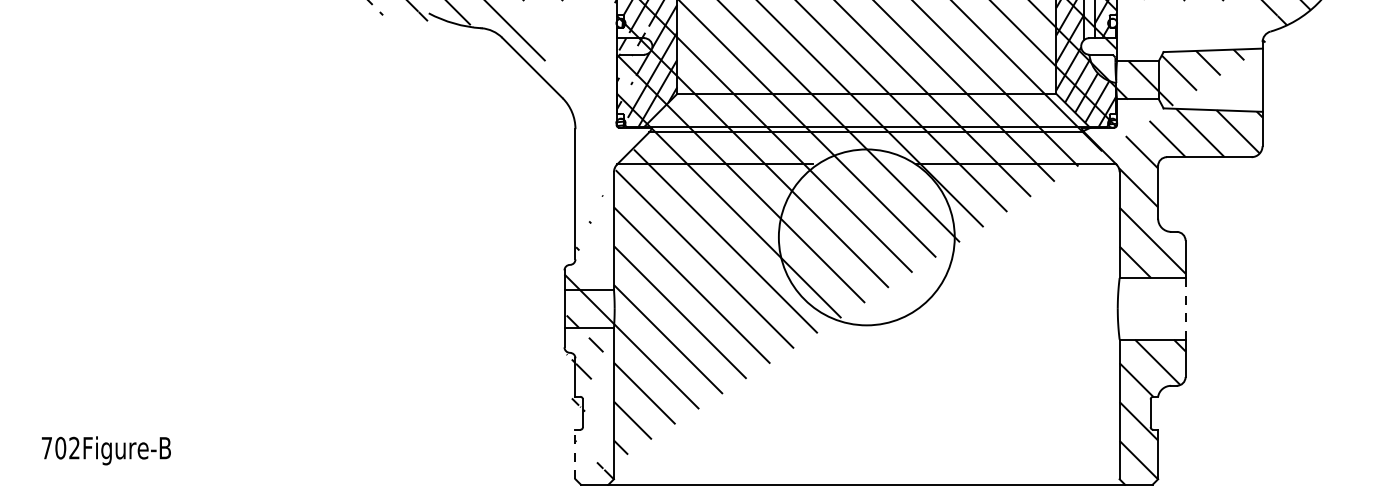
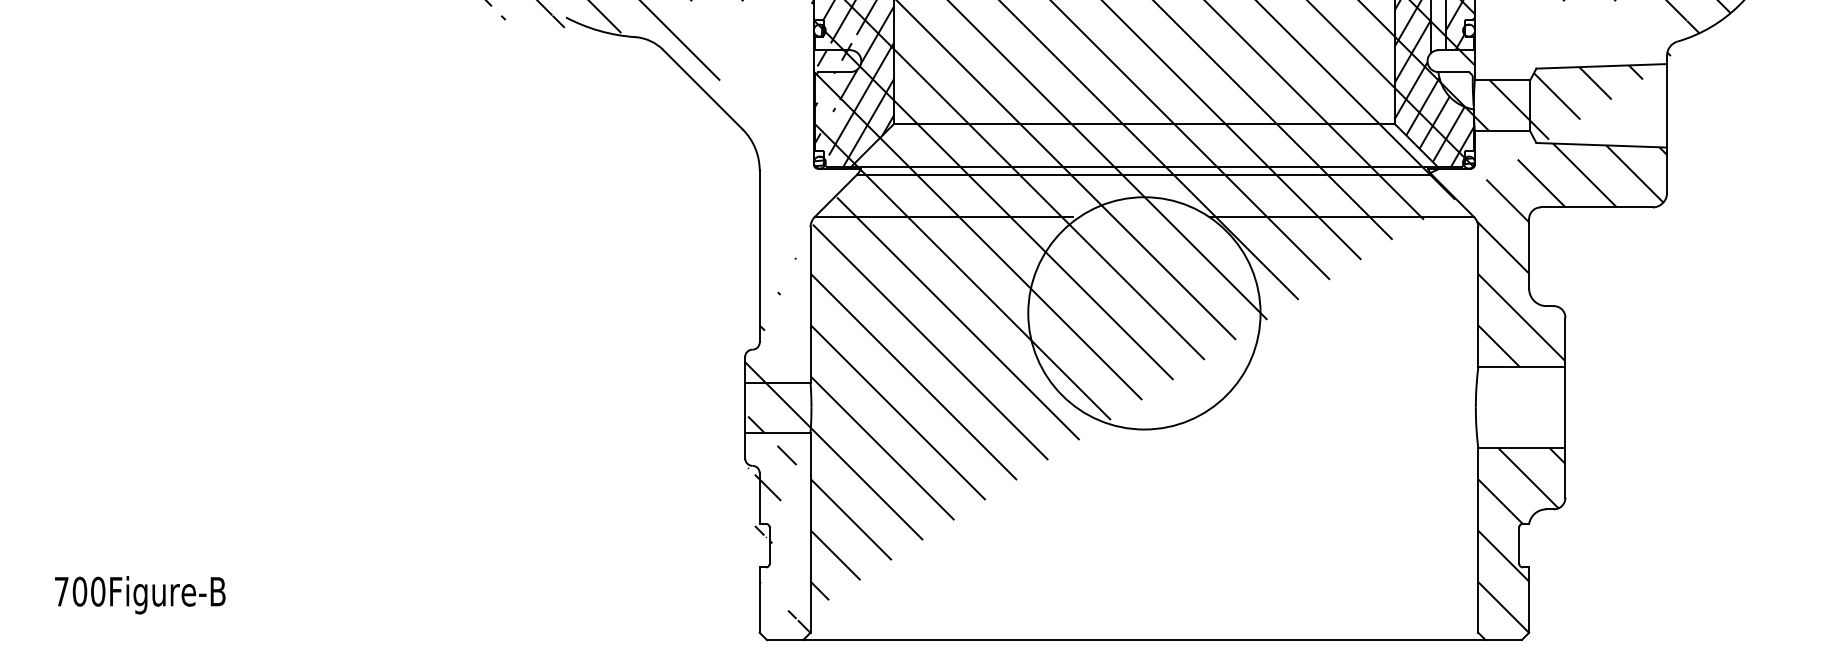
line: (1185, 308) -> (1565, 407), dashed -> solid
text: (74, 447) -> (98, 590), 702Figure-B -> 700Figure-B
line: (575, 454) -> (759, 600), dashed -> solid

